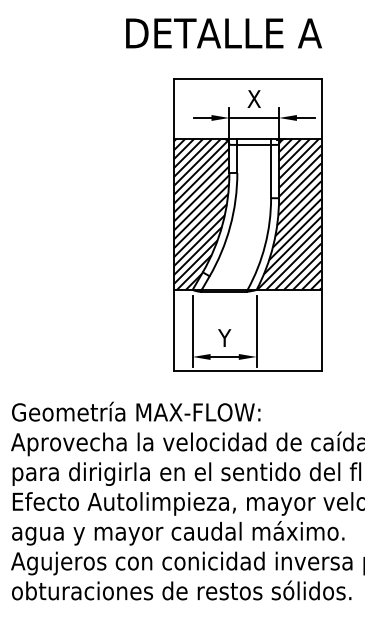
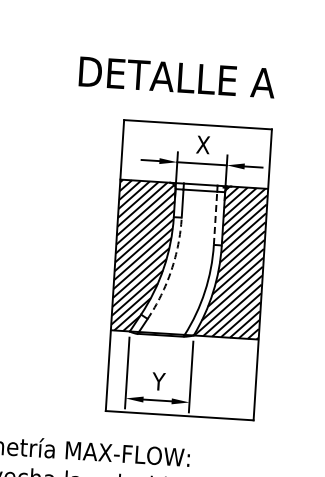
line: (271, 171) -> (215, 218), solid -> dashed
arc: (230, 226) -> (171, 270), solid -> dashed

